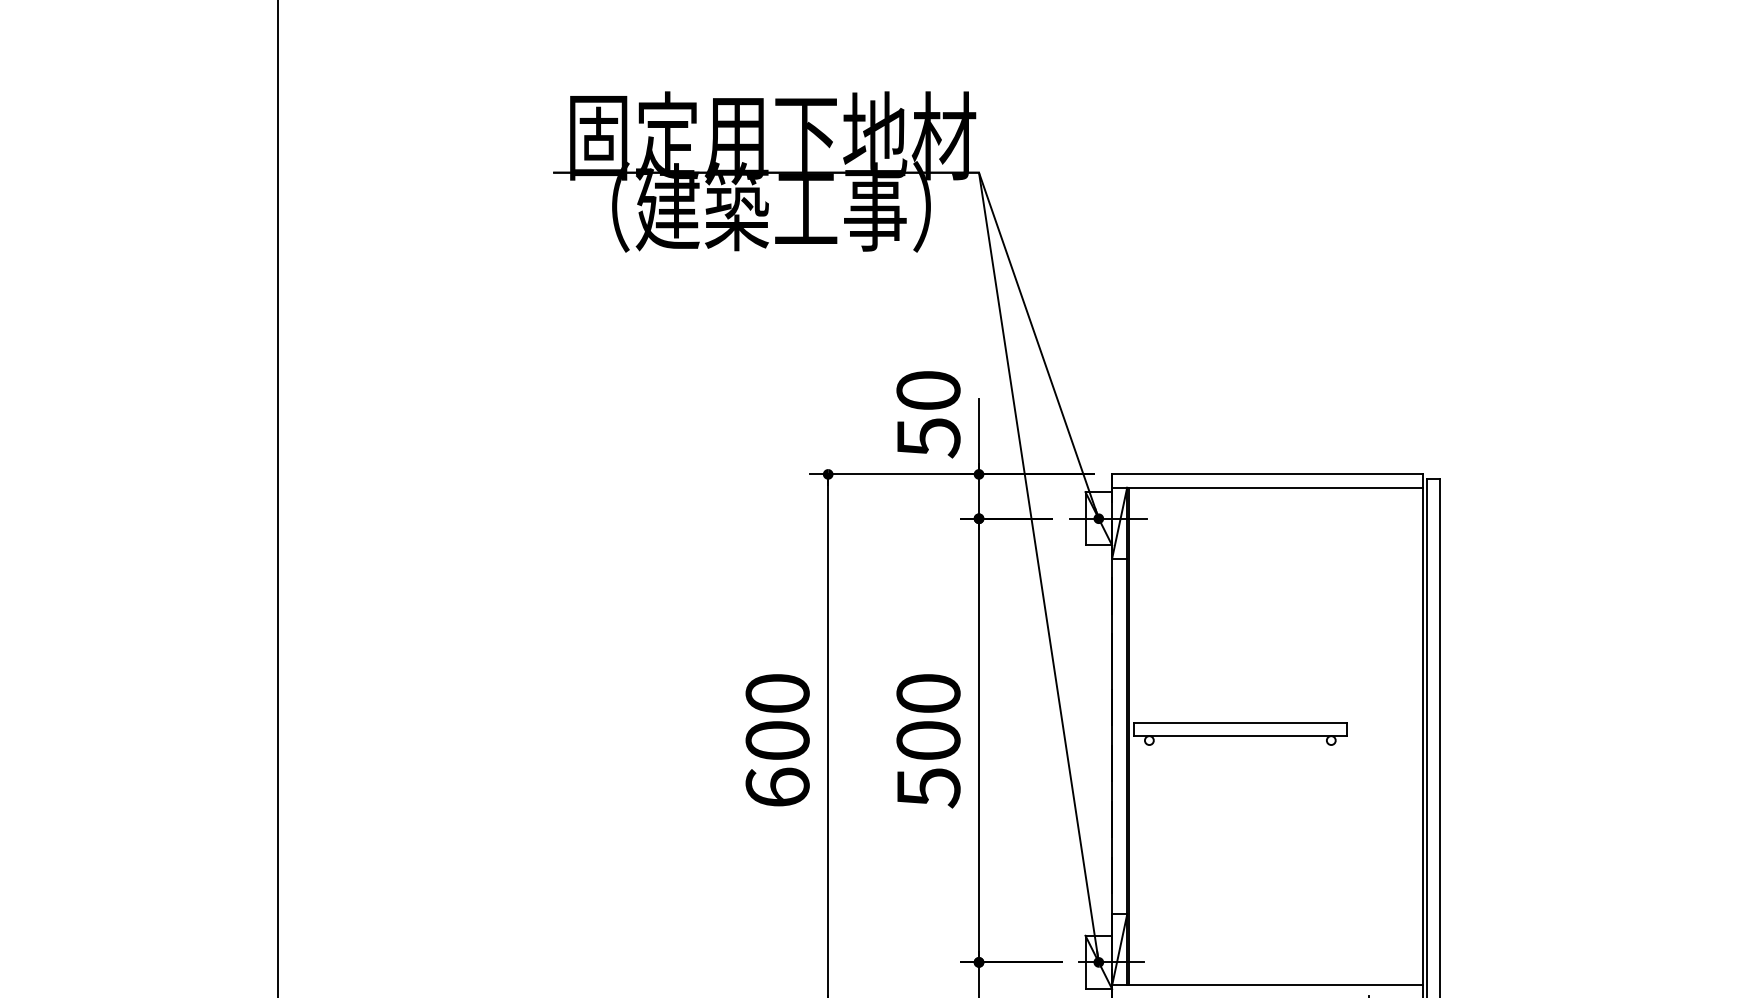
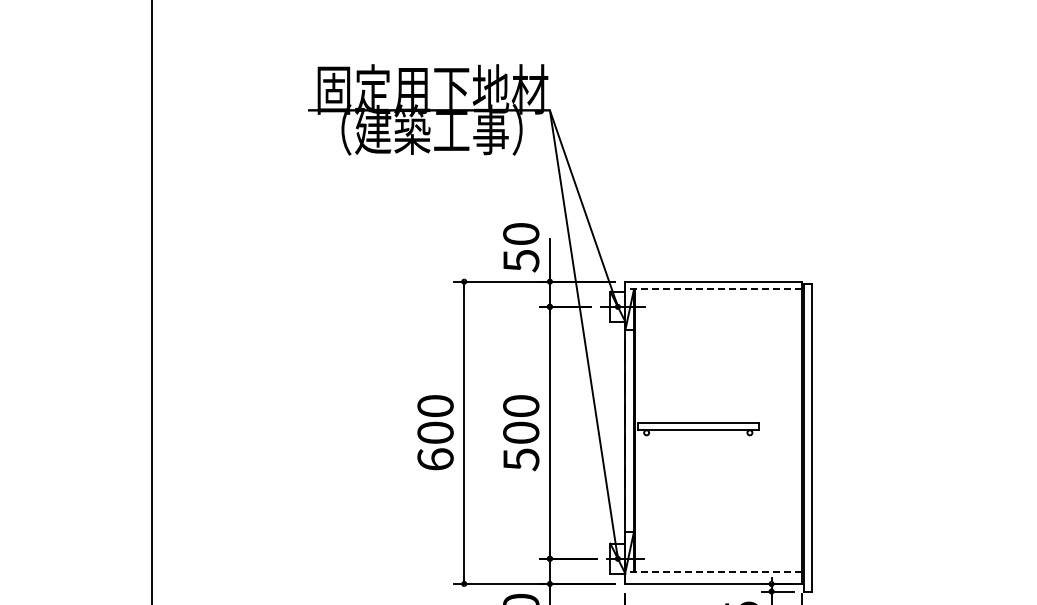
line: (1267, 488) -> (713, 289), solid -> dashed
line: (1267, 984) -> (713, 571), solid -> dashed

